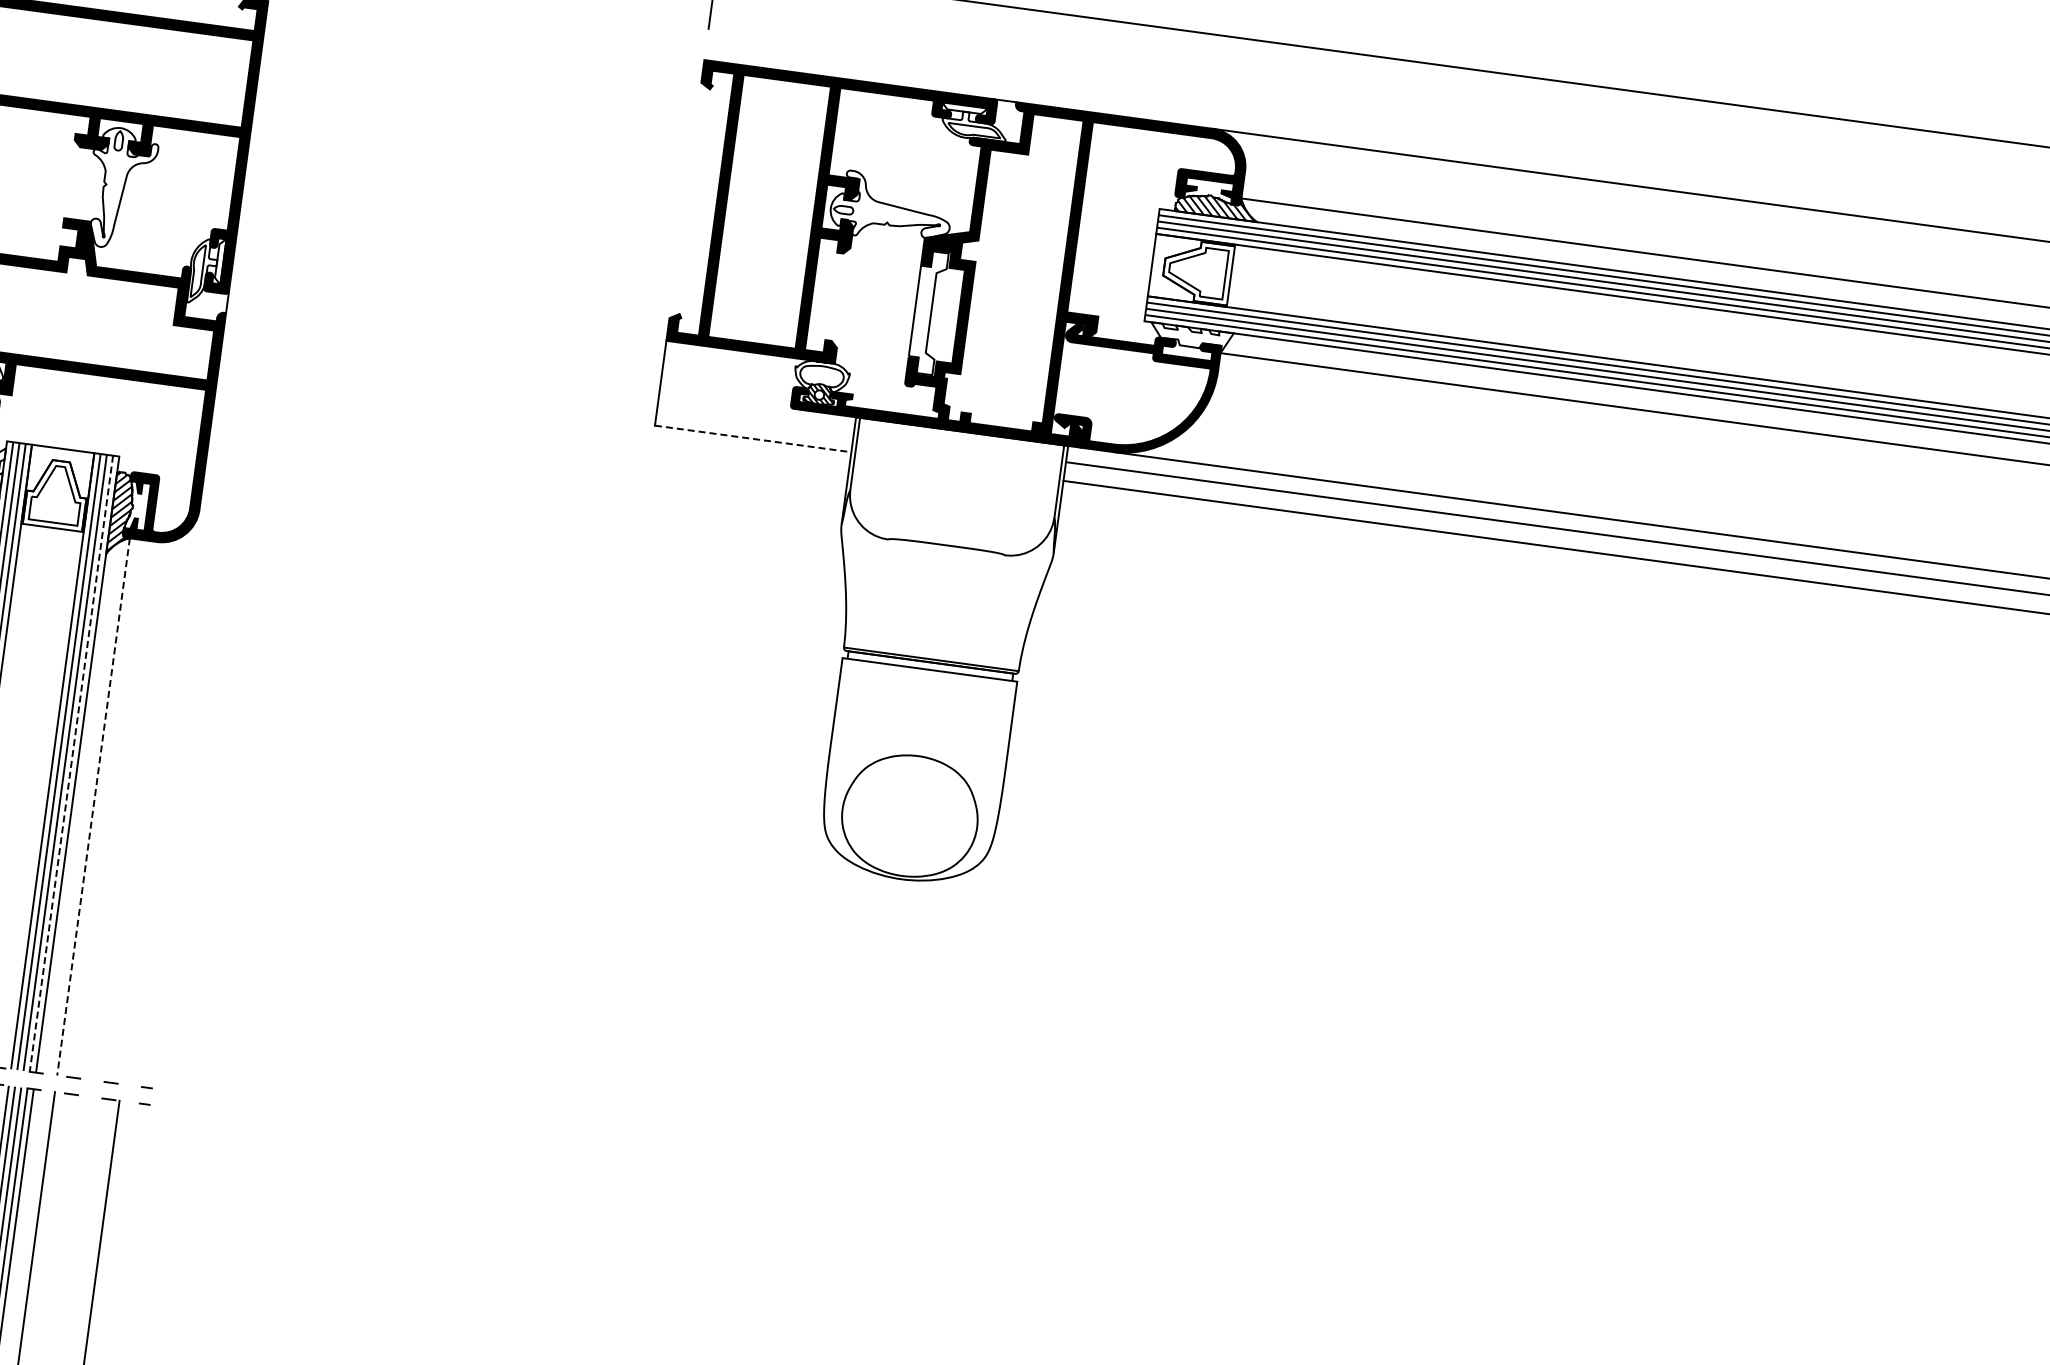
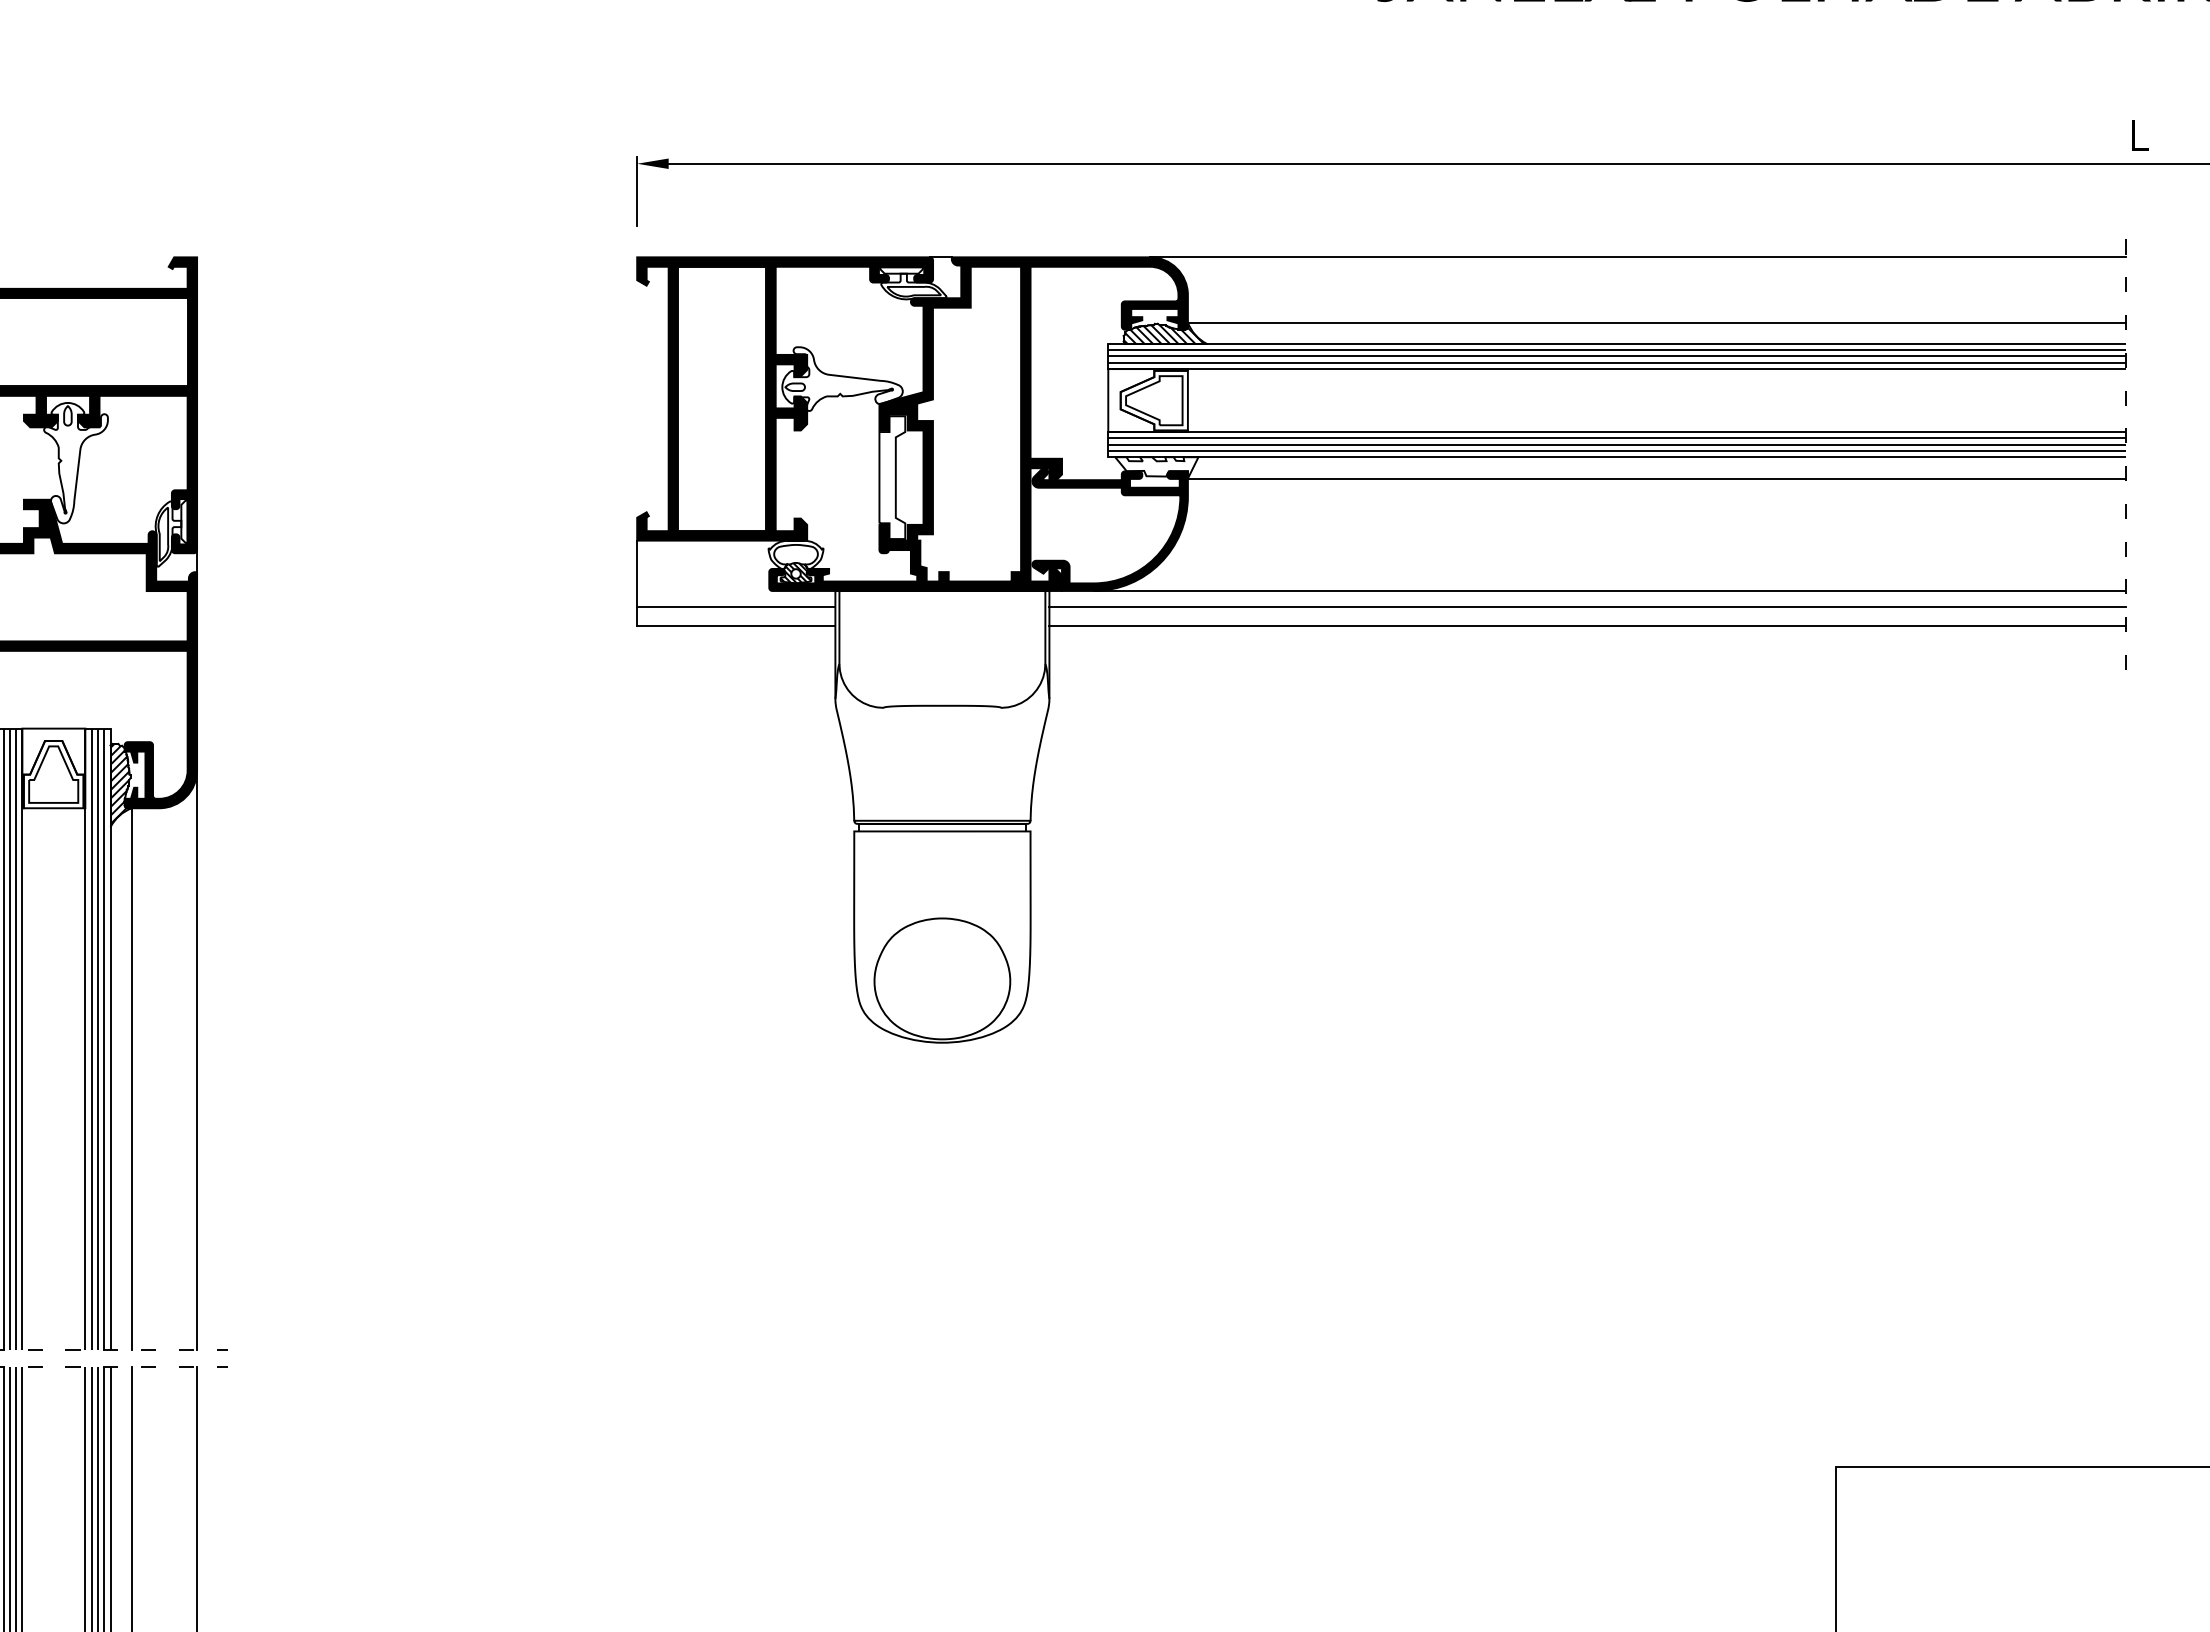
line: (755, 420) -> (736, 607), added
line: (753, 439) -> (736, 626), dashed -> solid
line: (71, 763) -> (104, 1039), dashed -> solid
line: (162, 789) -> (197, 1052), added
line: (93, 807) -> (131, 1079), dashed -> solid

